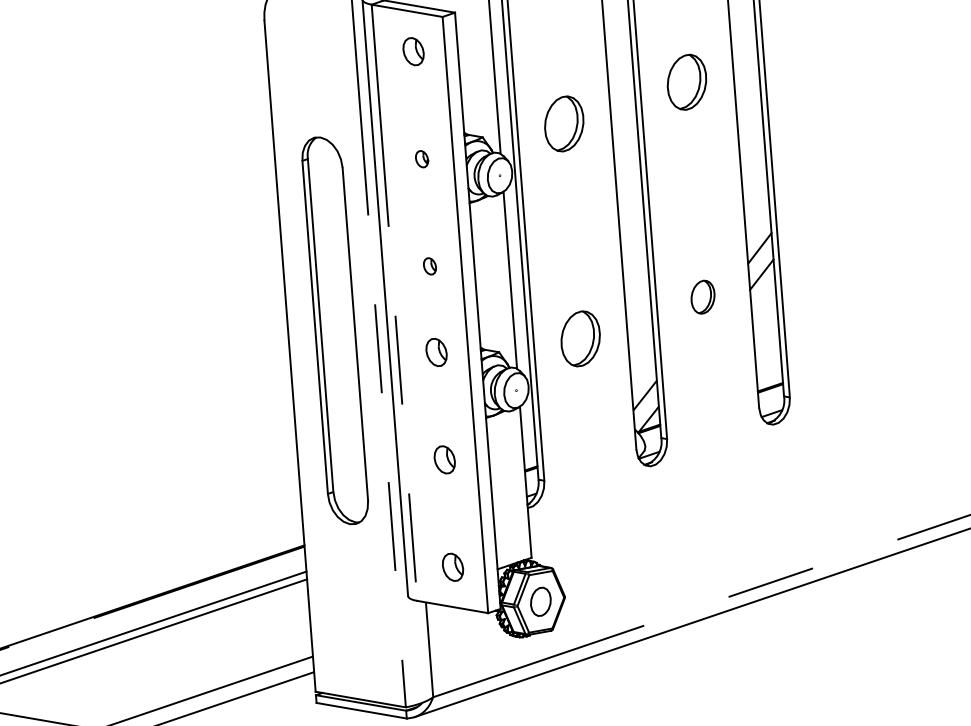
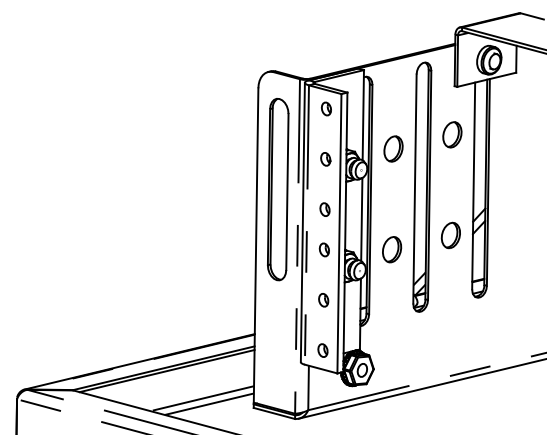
part: (421, 159) -> (325, 159), size x1.67
part: (428, 266) -> (324, 209), size x1.67
part: (702, 297) -> (450, 235), size x1.67
part: (335, 330) -> (278, 189), moved

